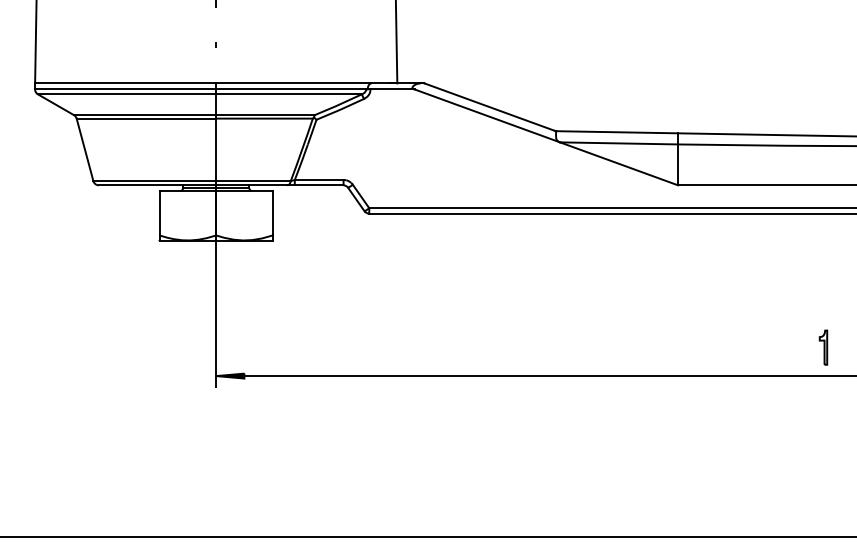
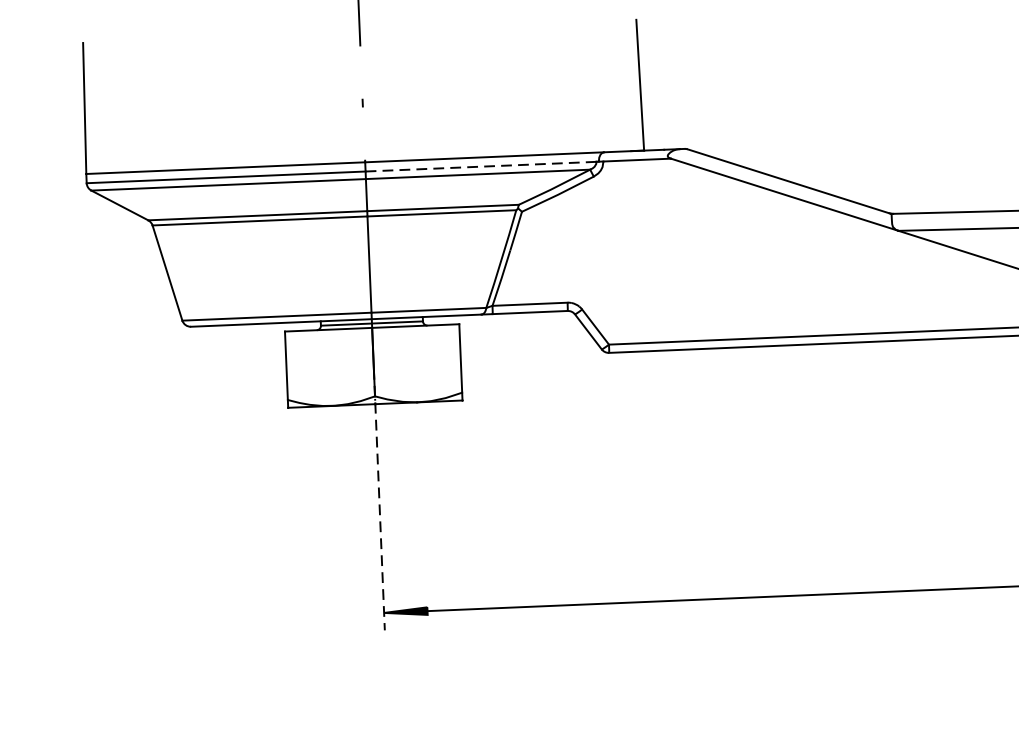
line: (291, 89) -> (481, 166), solid -> dashed
line: (216, 302) -> (379, 499), solid -> dashed

